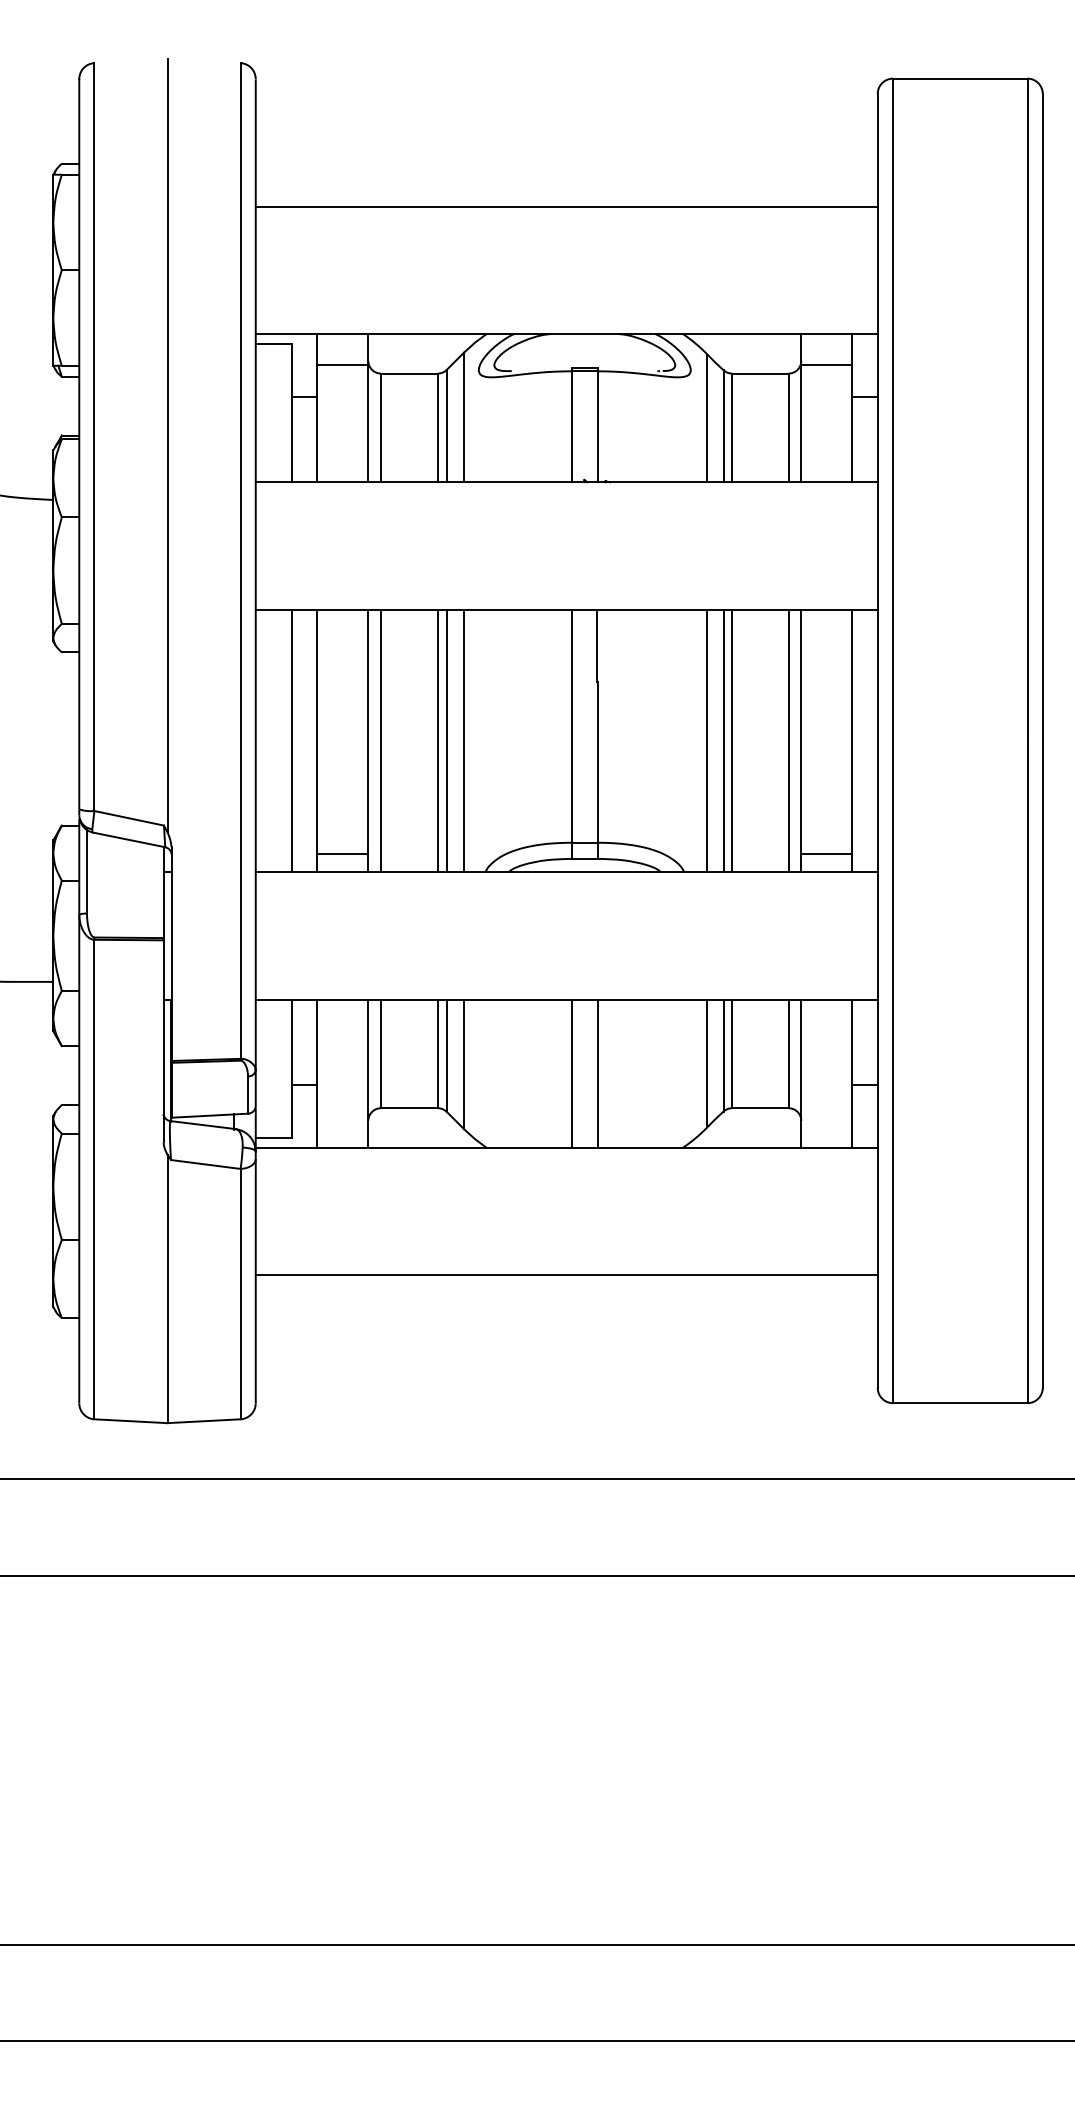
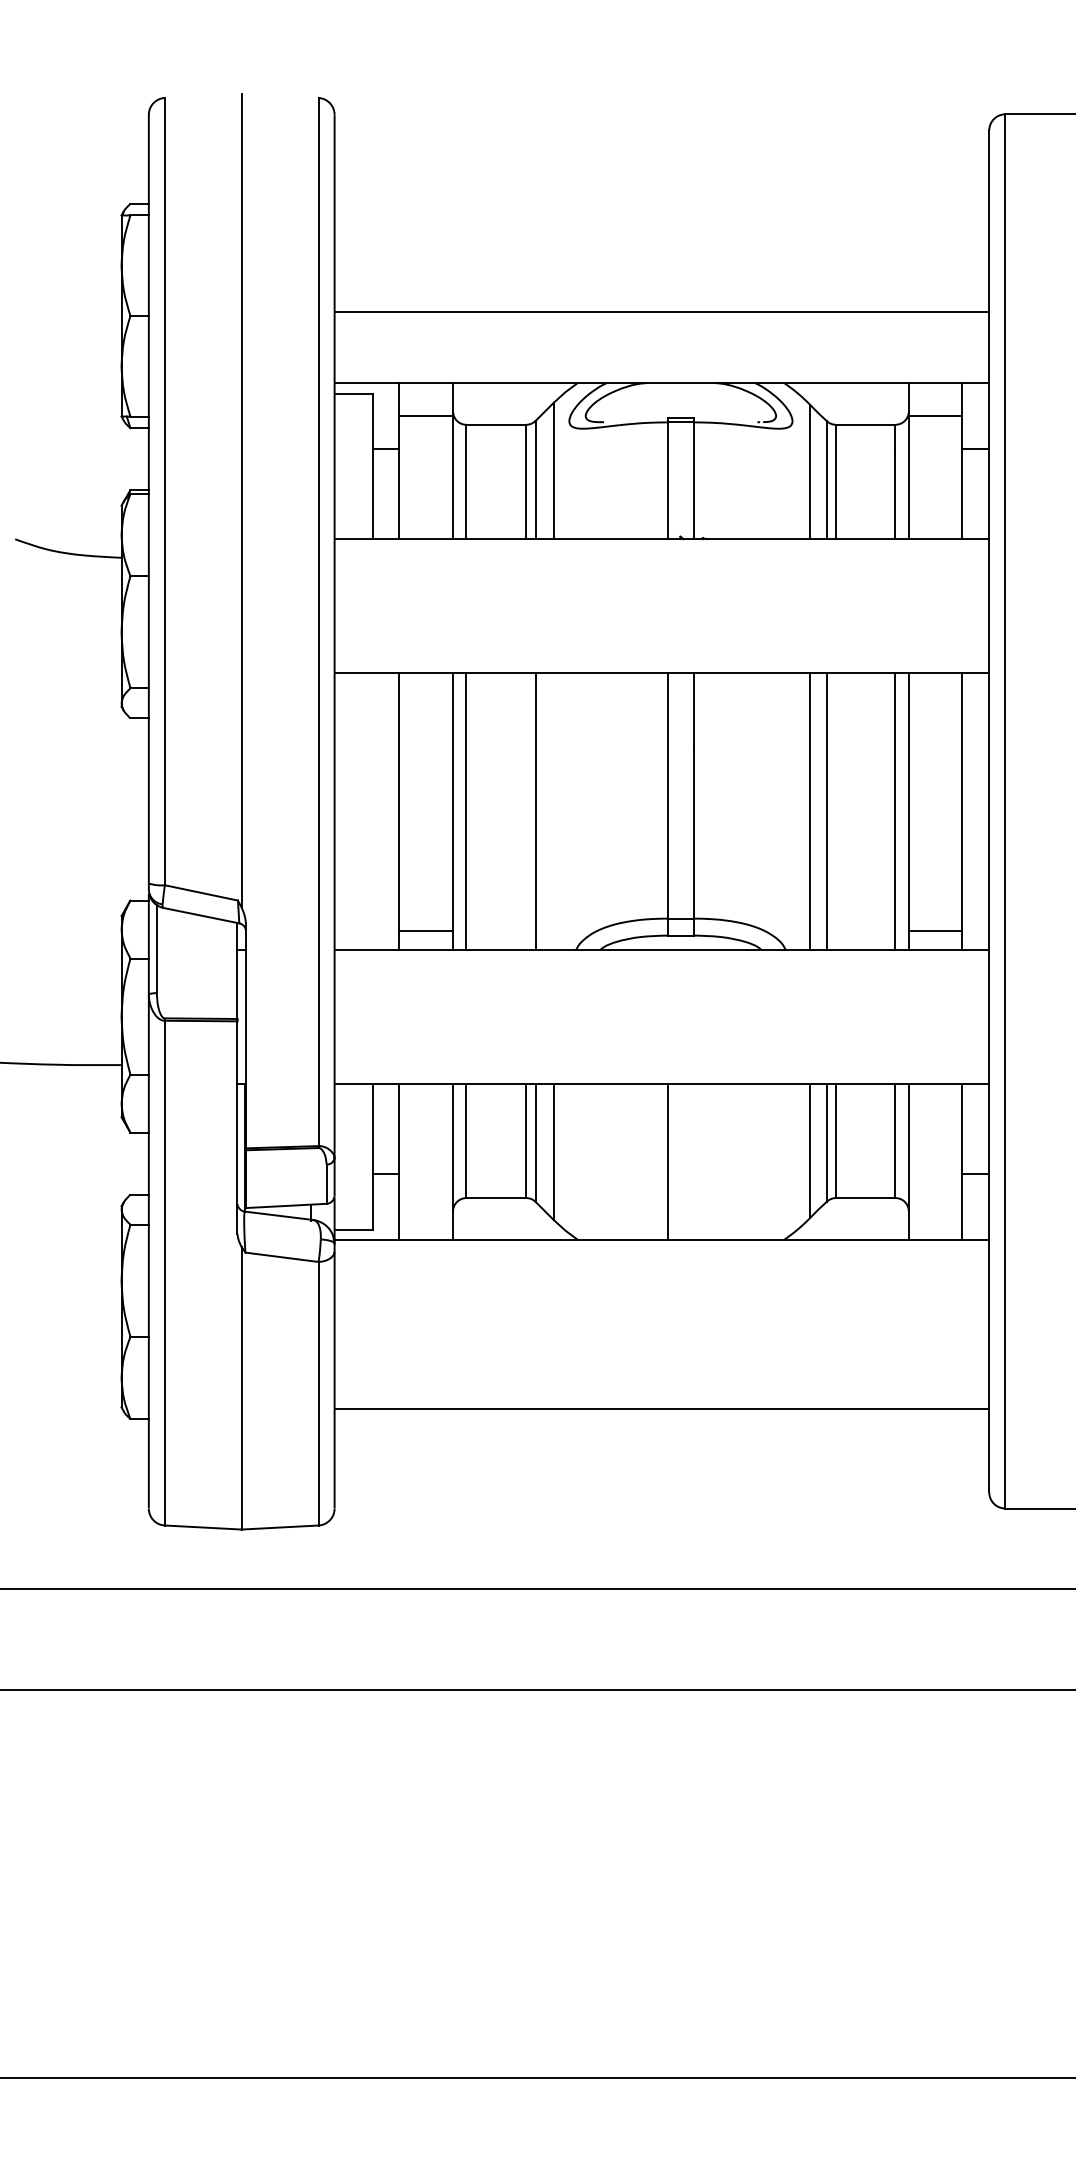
line: (566, 206) -> (661, 312), moved
line: (291, 740) -> (372, 811), removed
line: (437, 740) -> (525, 811), removed
line: (464, 740) -> (554, 811), removed
line: (732, 740) -> (836, 811), removed
line: (597, 1073) -> (694, 1161), removed
line: (566, 1275) -> (661, 1408), moved

